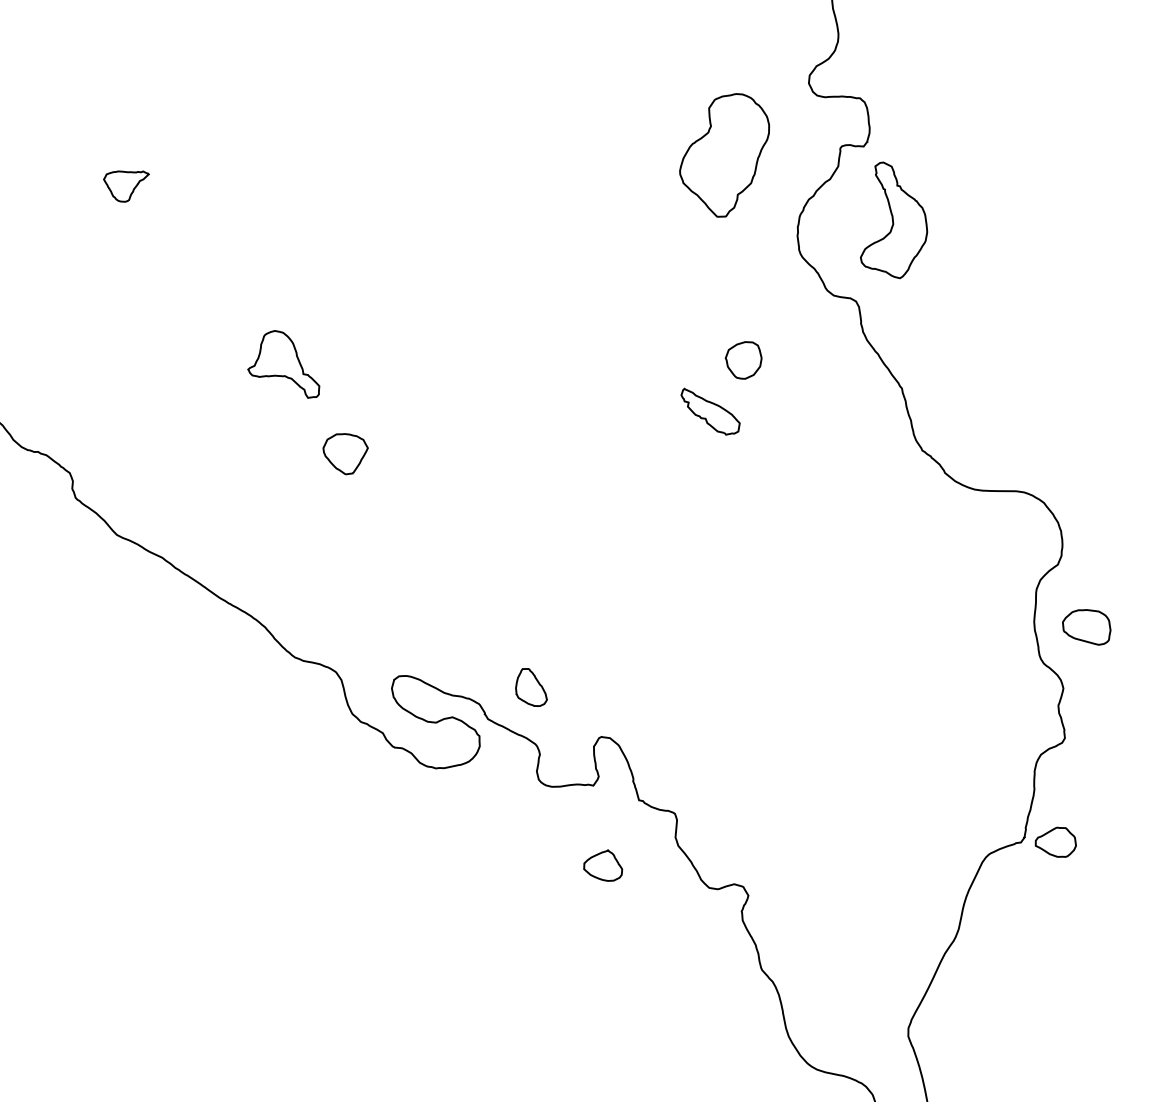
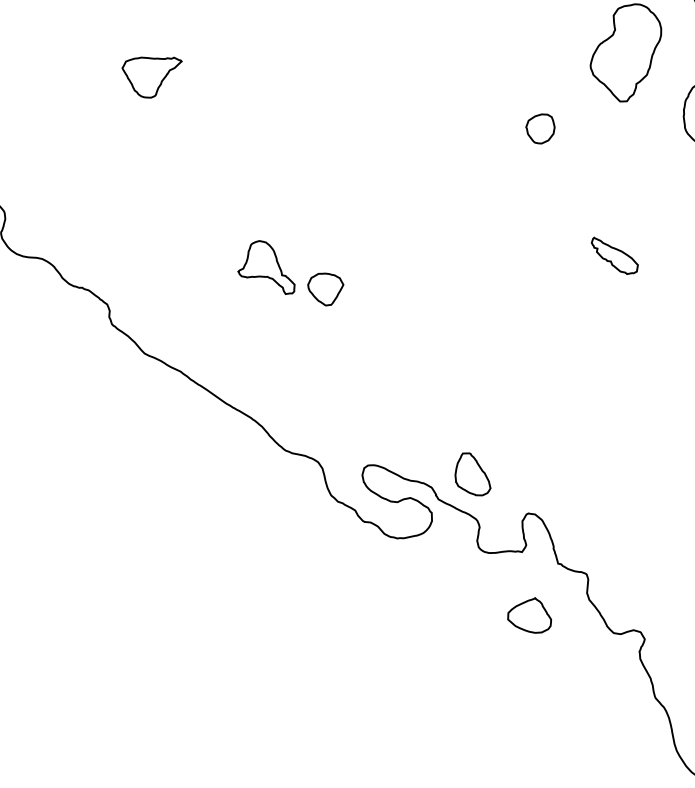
part: (126, 186) -> (152, 77), size x1.67
part: (743, 360) -> (540, 129), moved
part: (283, 364) -> (266, 267), moved
part: (531, 687) -> (472, 474), size x1.43
part: (603, 865) -> (530, 615), size x1.43

